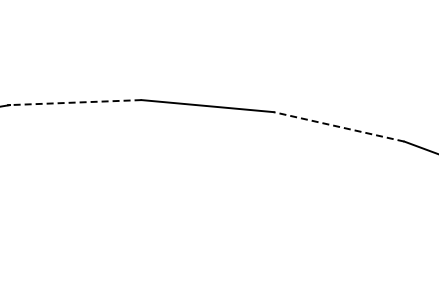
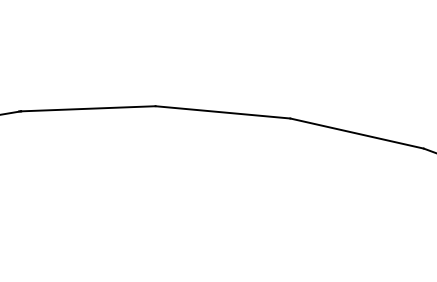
line: (75, 102) -> (88, 108), dashed -> solid
line: (338, 126) -> (356, 133), dashed -> solid

